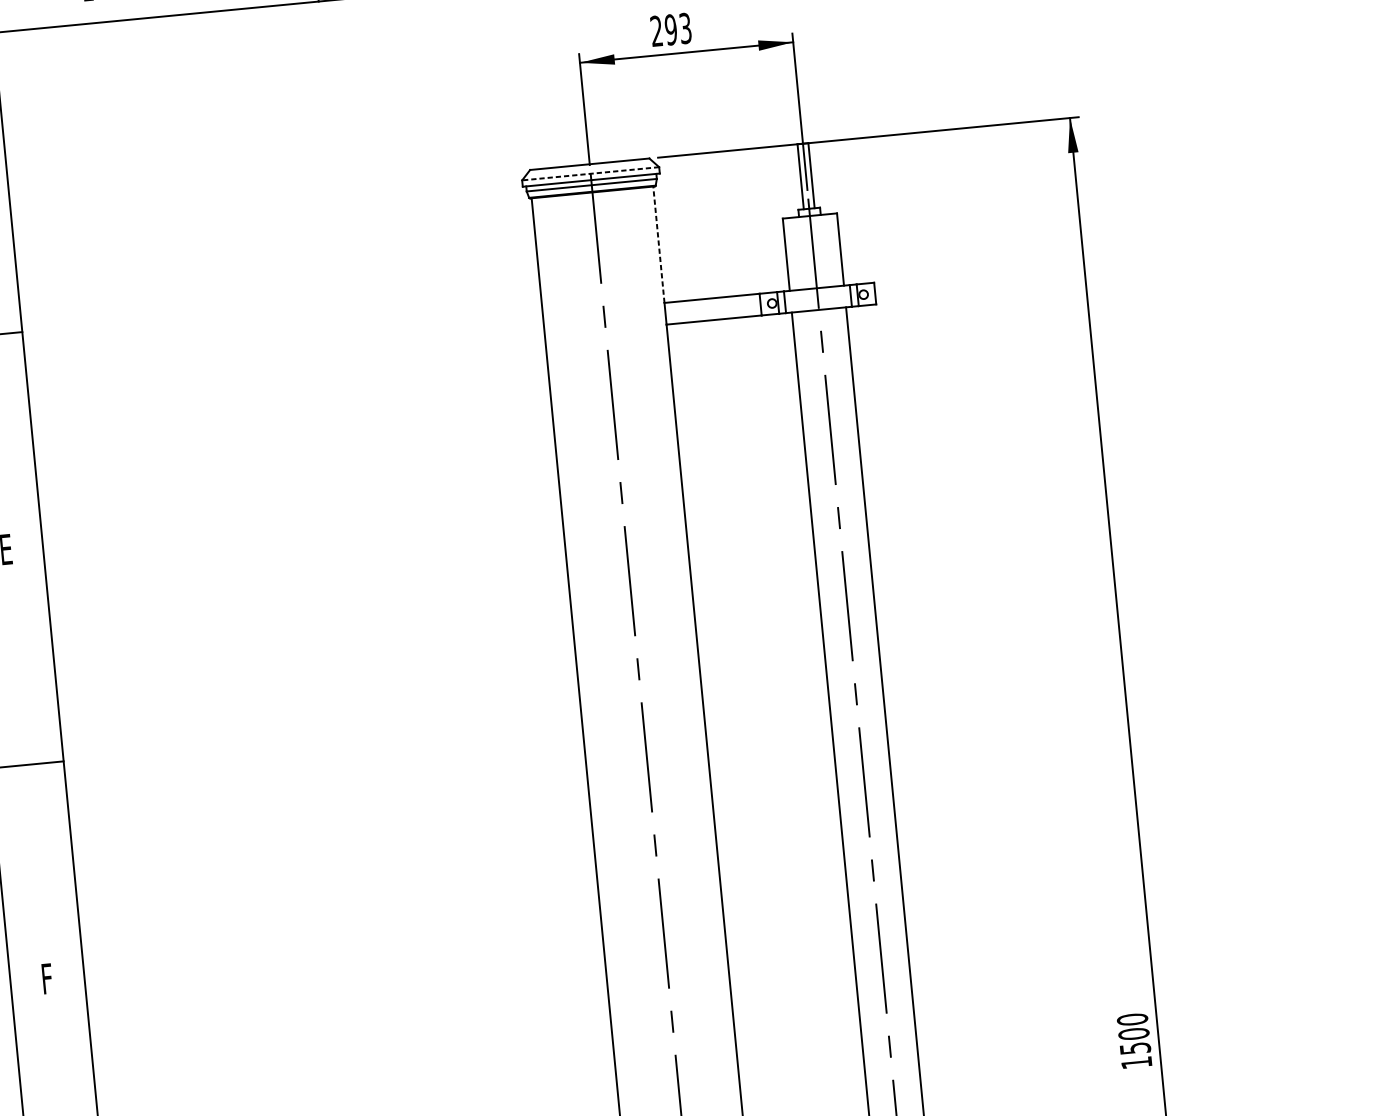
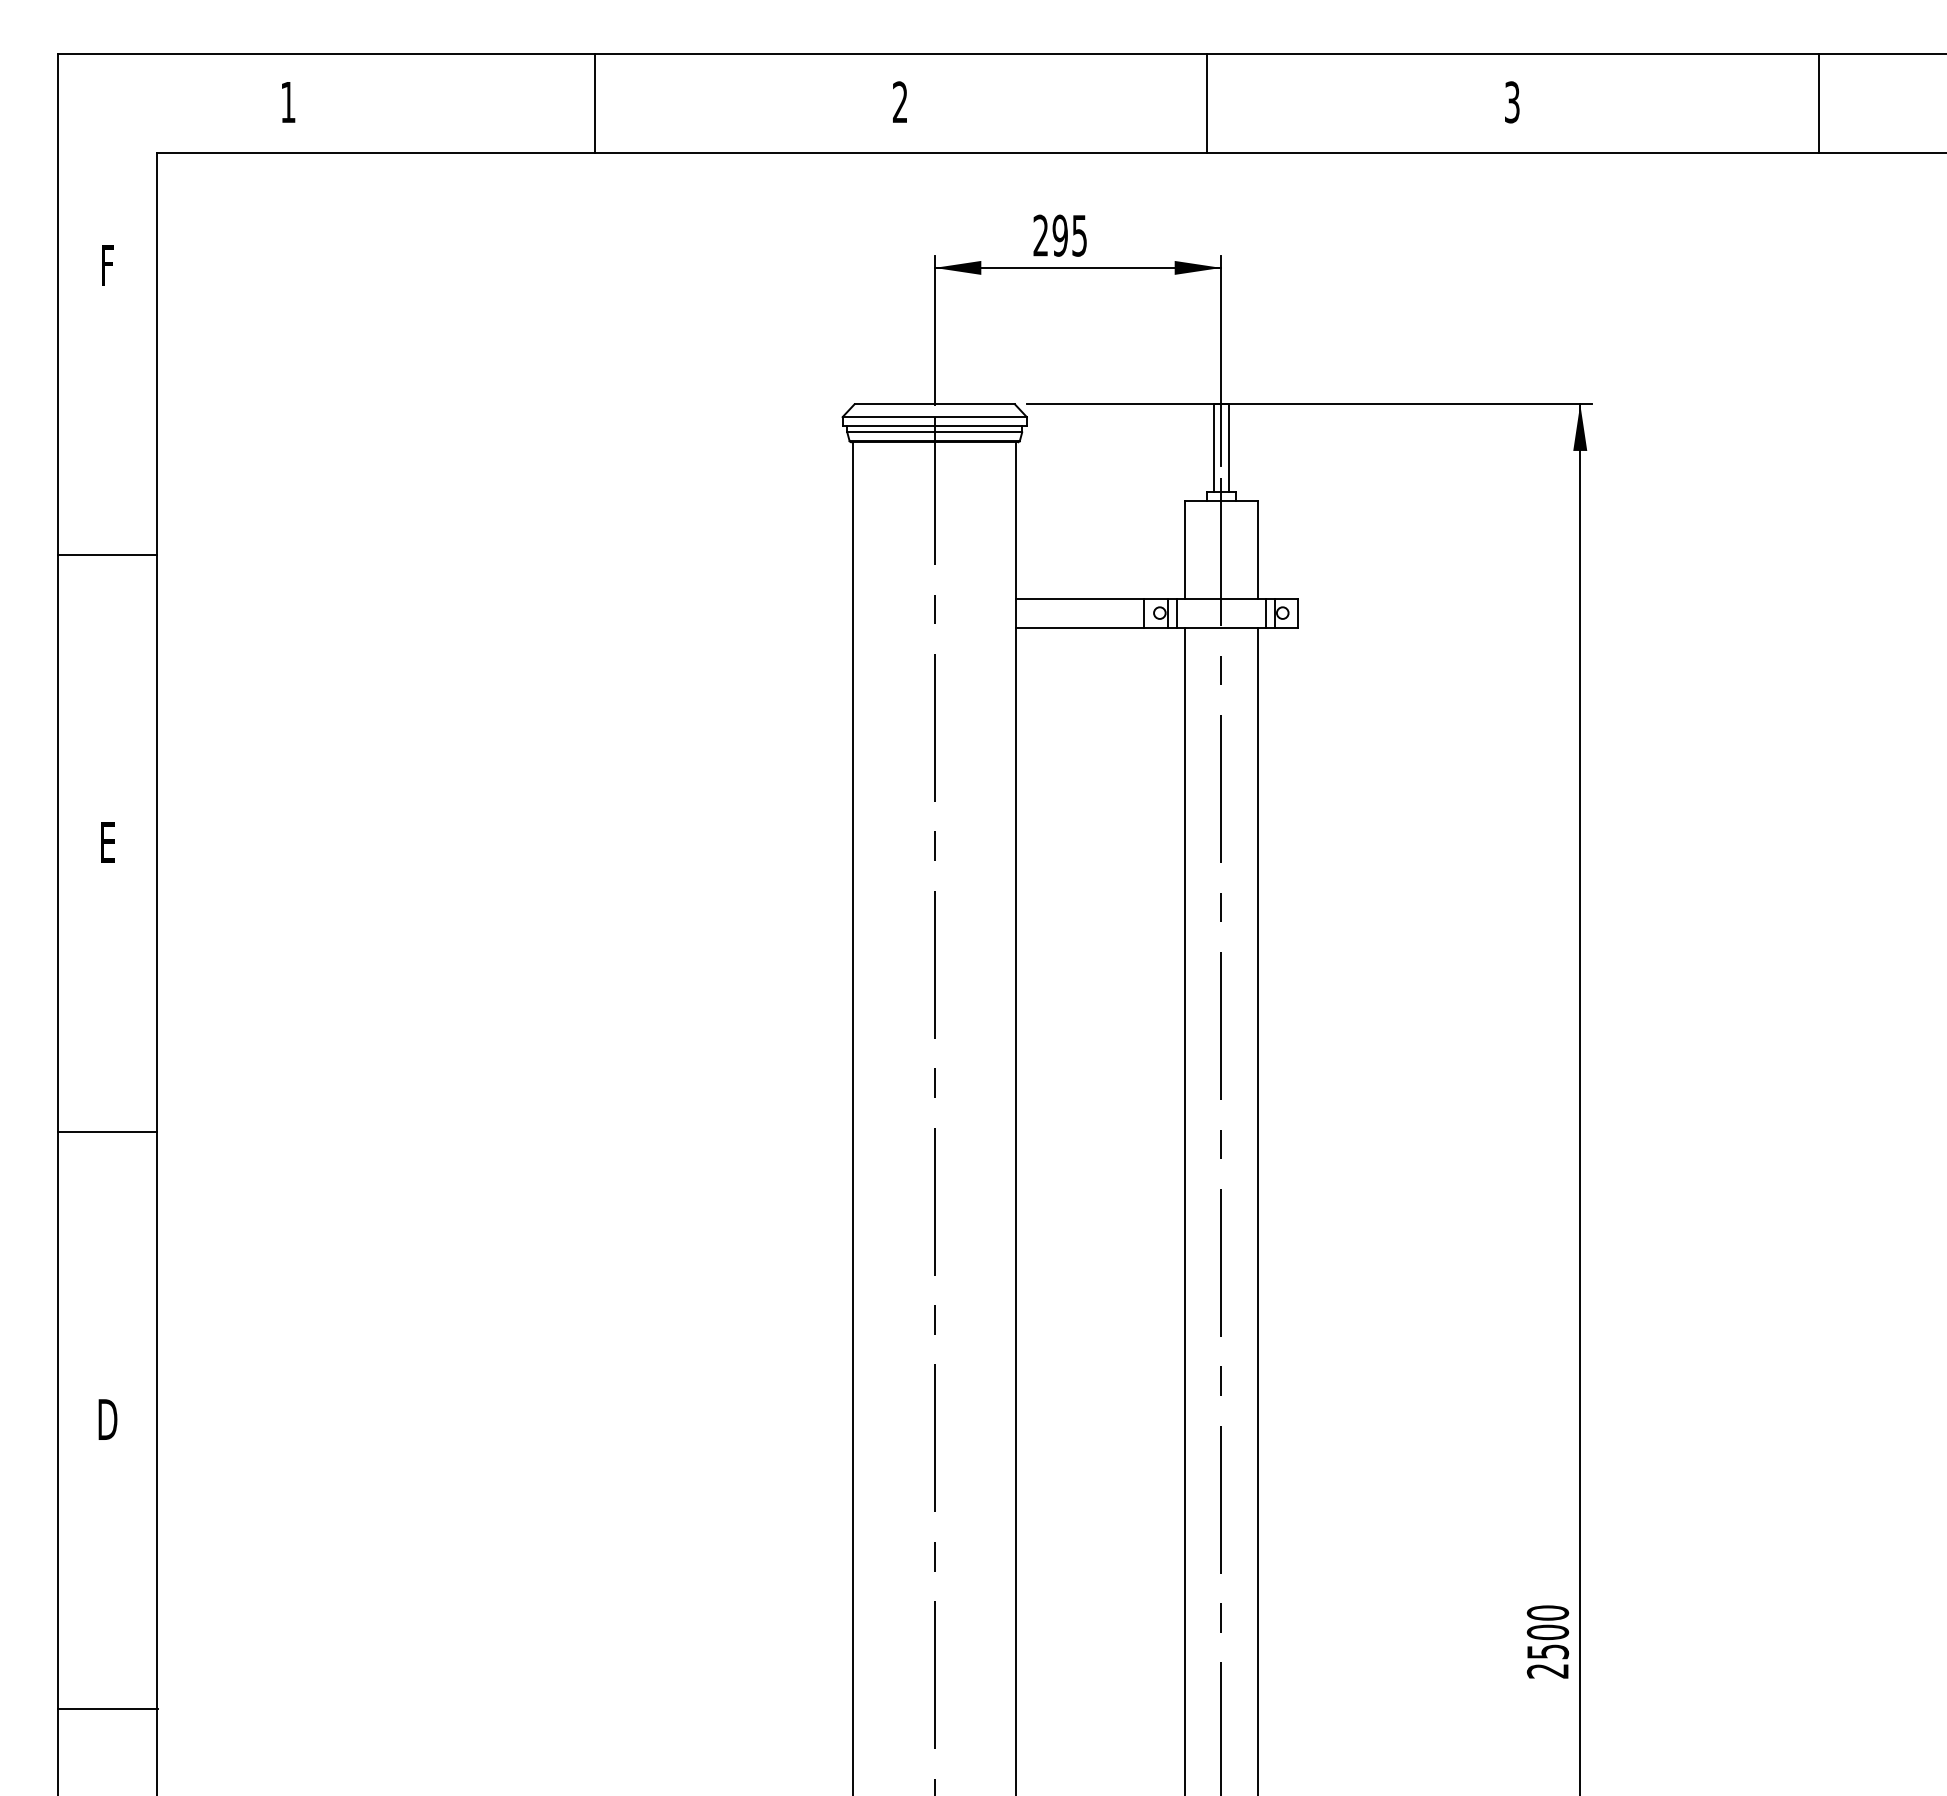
text: (685, 27) -> (1079, 234), 293 -> 295
line: (590, 174) -> (934, 417), dashed -> solid
line: (658, 244) -> (1016, 519), dashed -> solid
text: (47, 978) -> (107, 1419), F -> D
text: (1136, 1063) -> (1547, 1671), 1500 -> 2500

